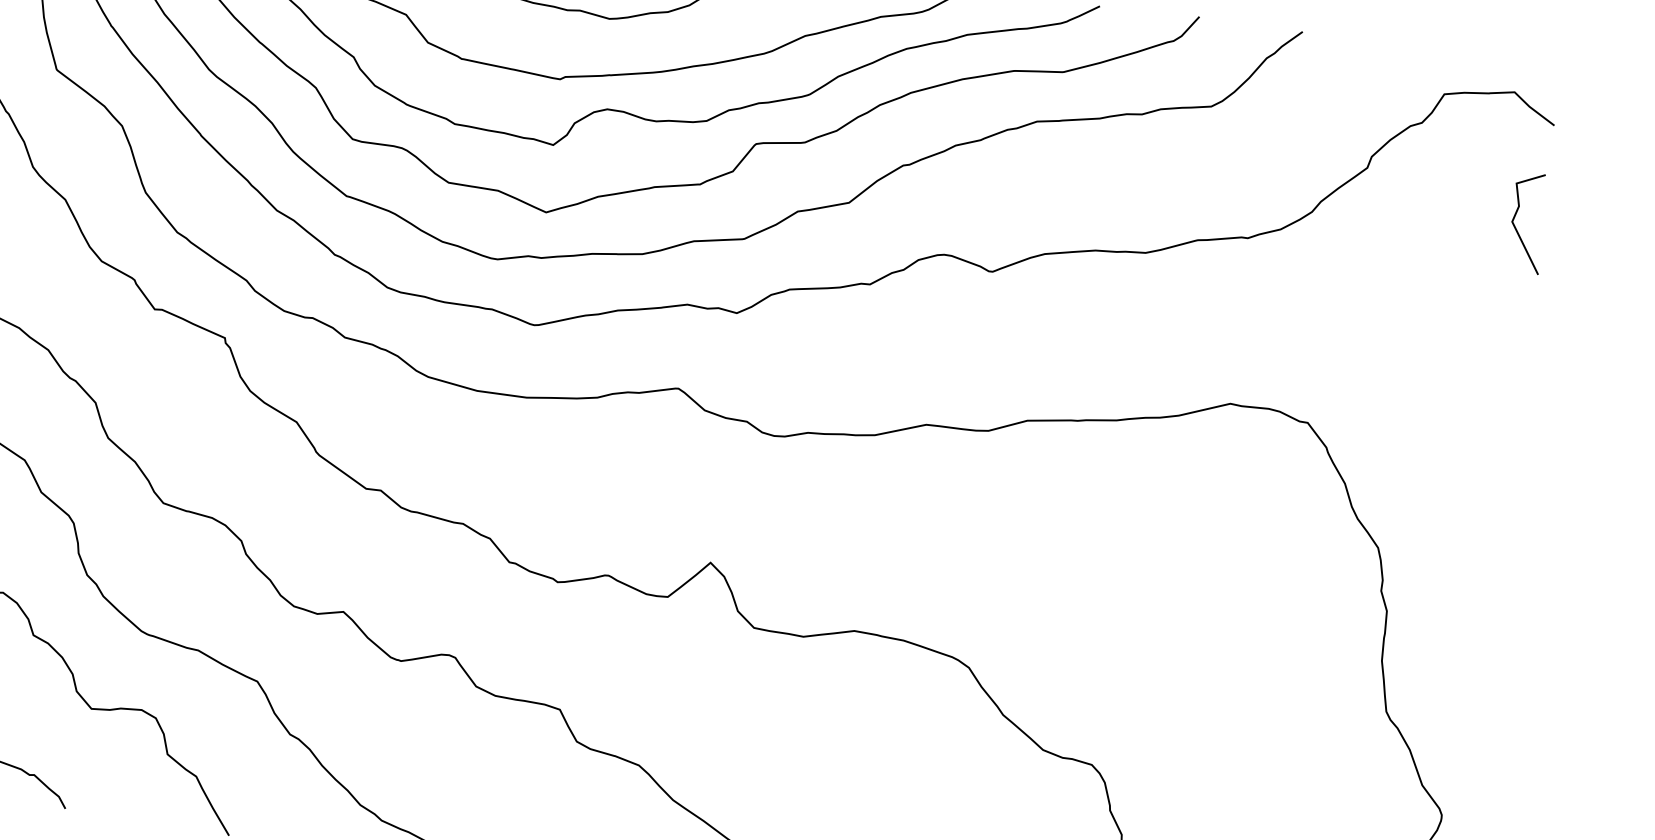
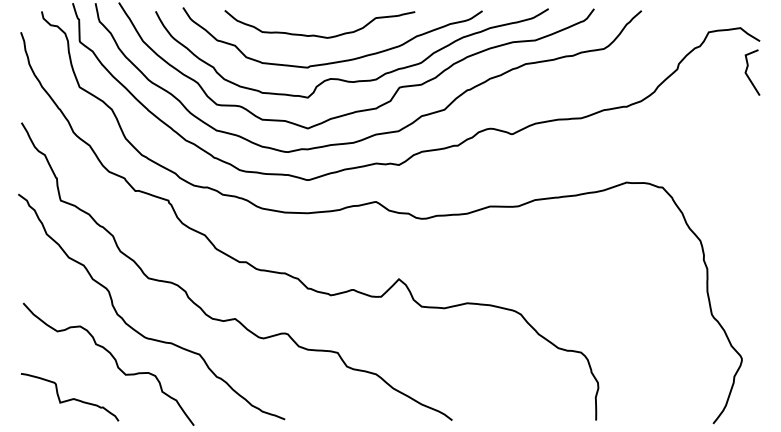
curve: (1518, 228) -> (748, 75), moved

